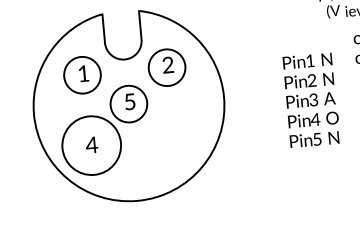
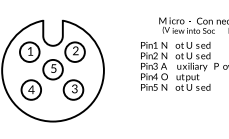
text: (311, 100) -> (154, 66), moved
part: (170, 137) -> (73, 89), added
circle: (91, 144) -> (31, 89), size x0.62

